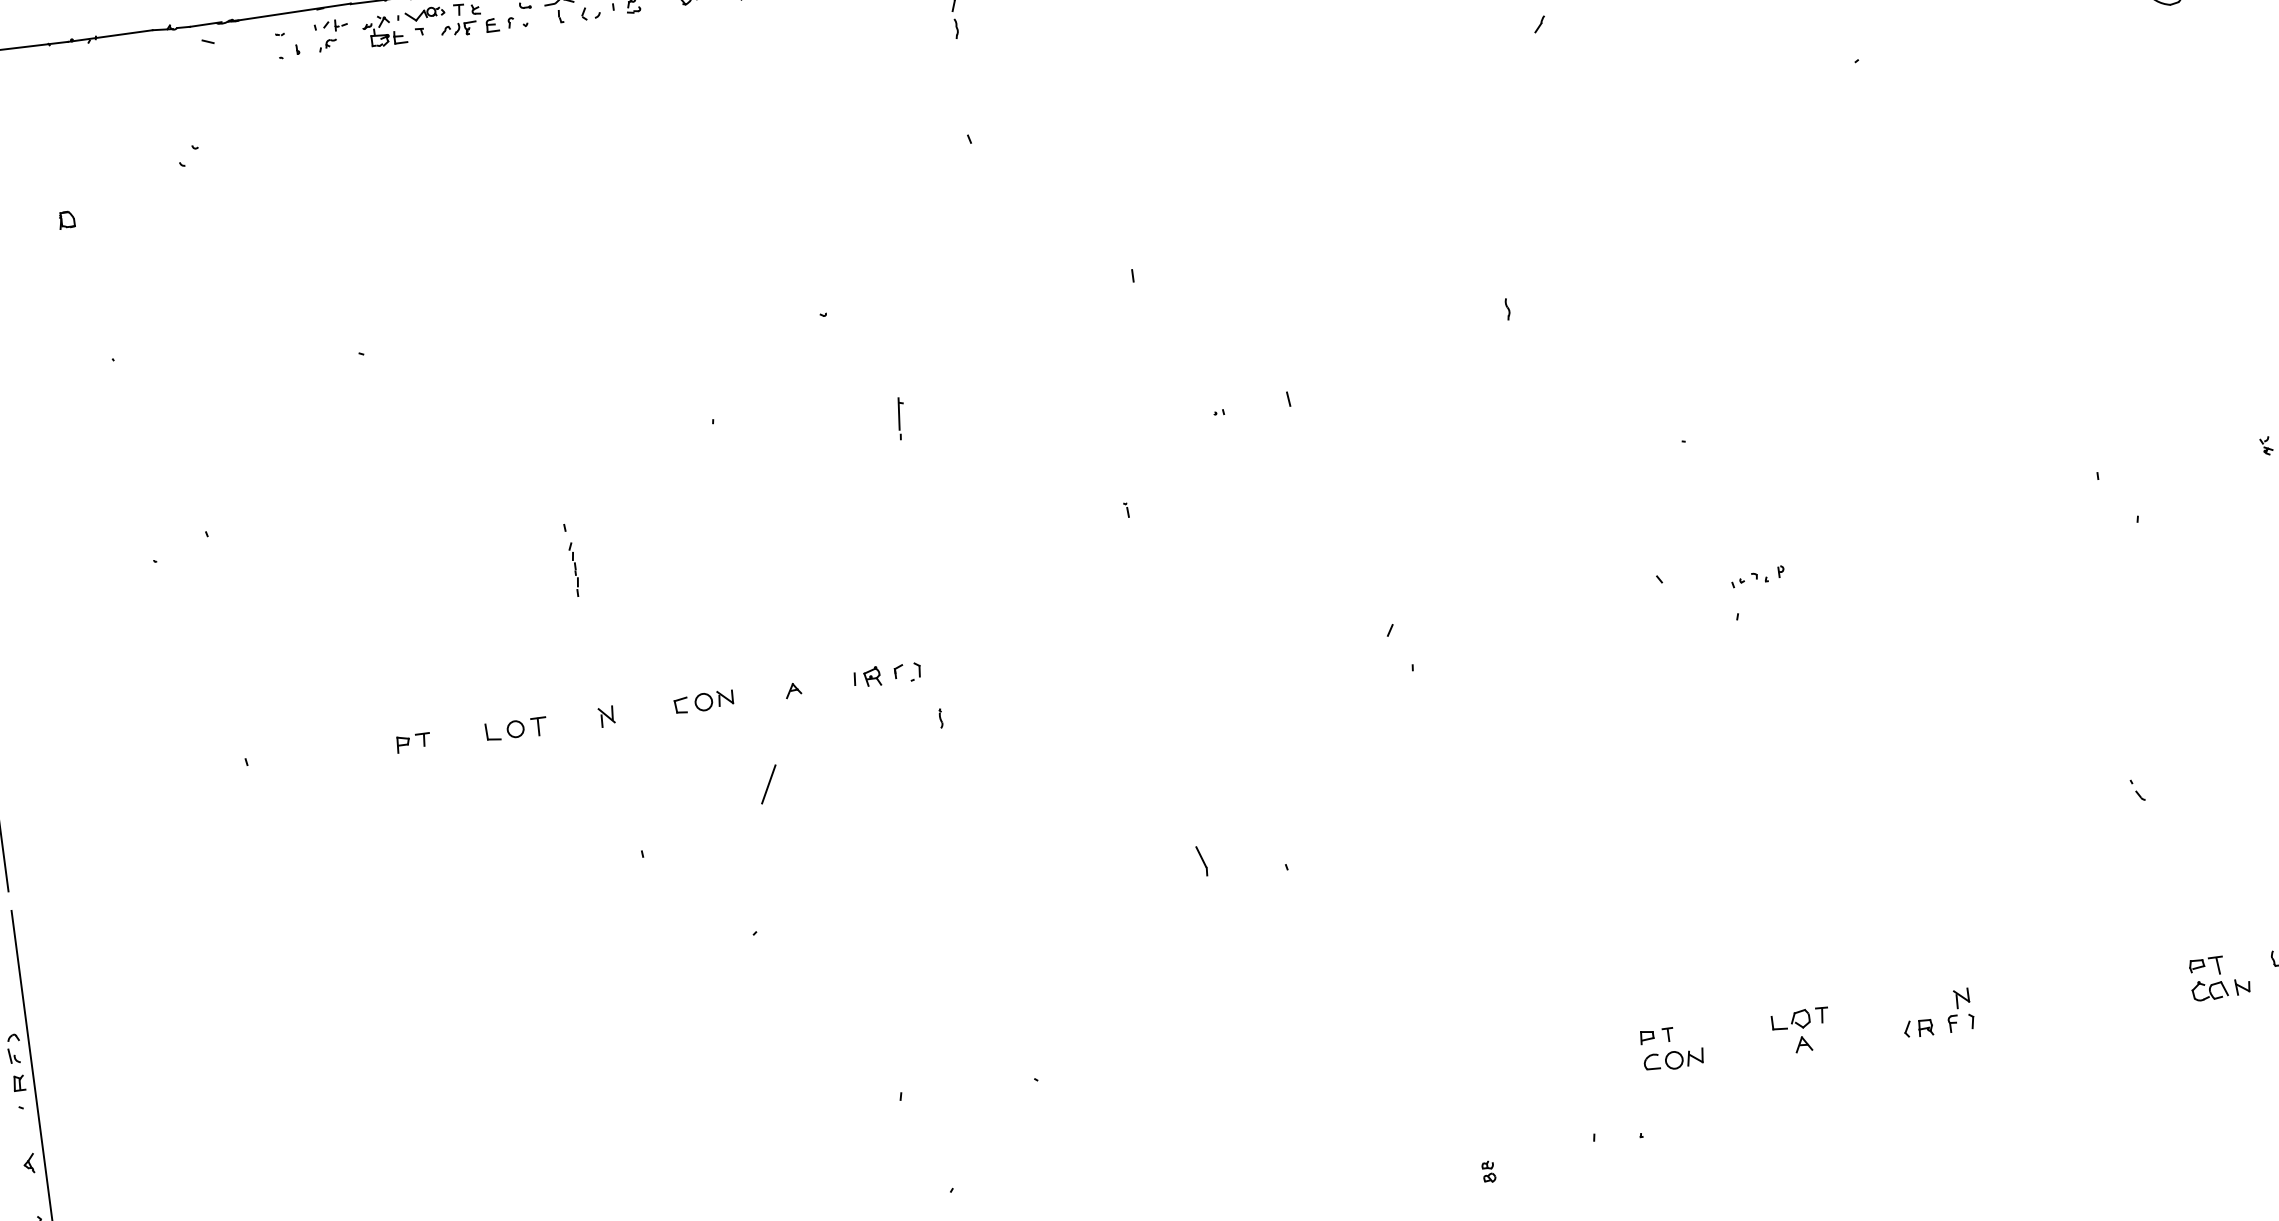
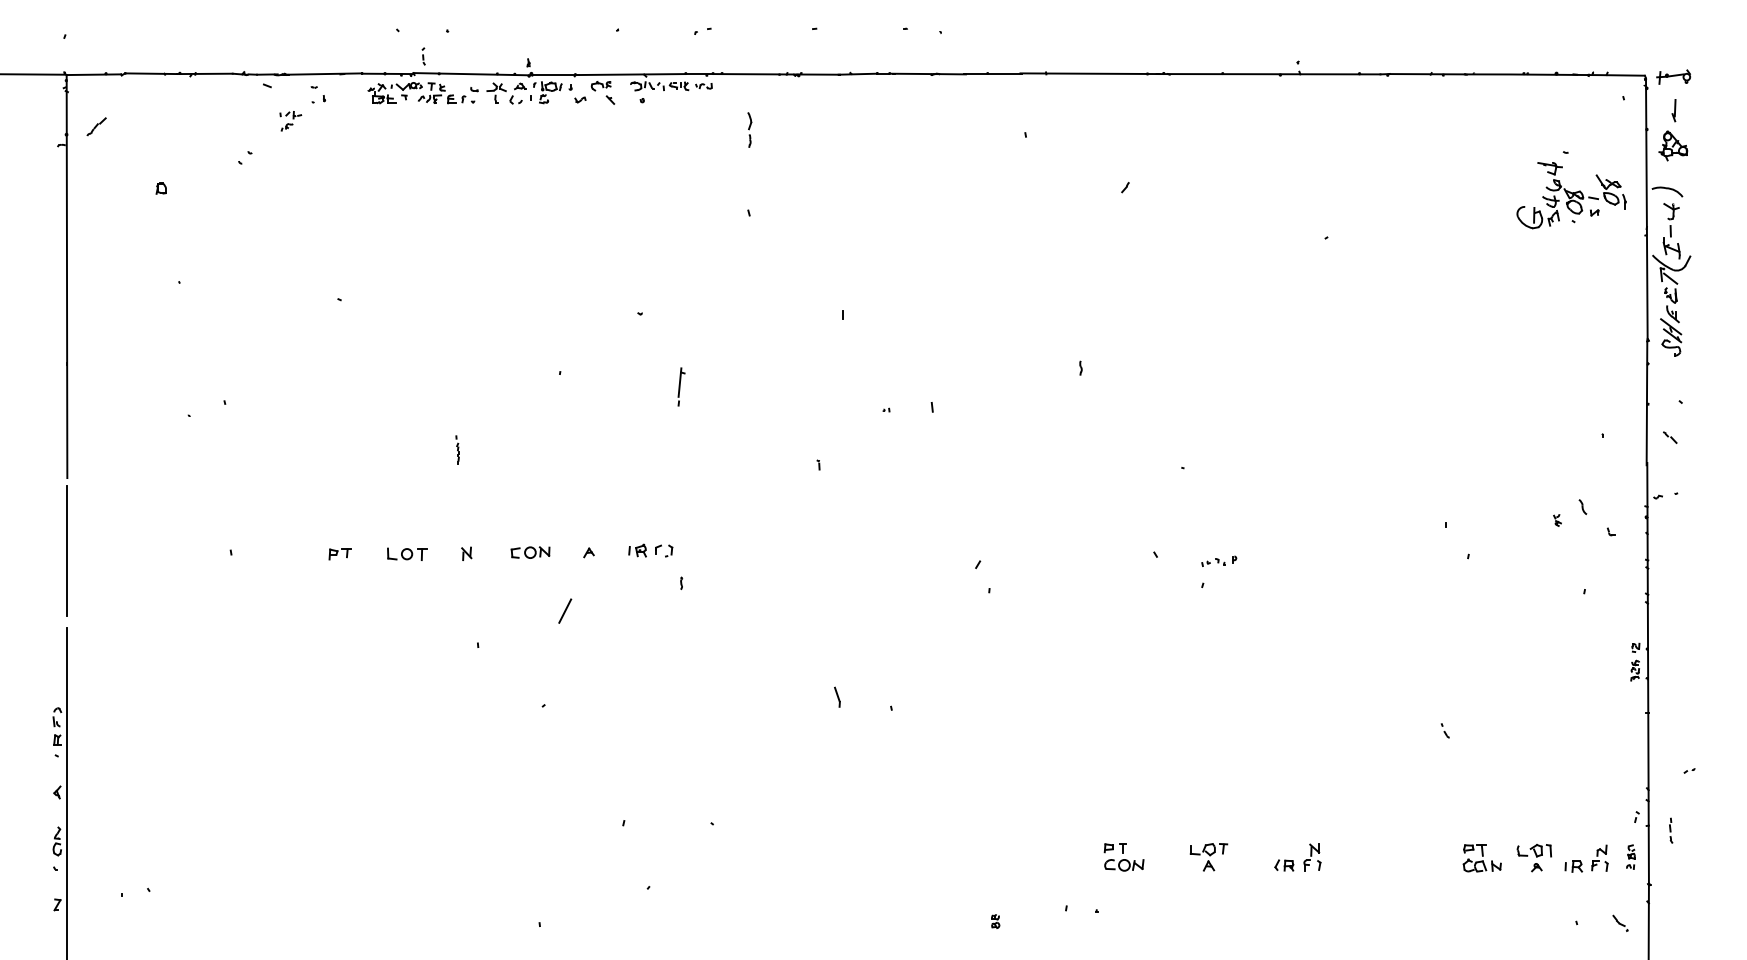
part: (331, 35) -> (290, 121), moved
part: (901, 417) -> (681, 386), size x1.4
part: (571, 560) -> (457, 450), size x0.6

